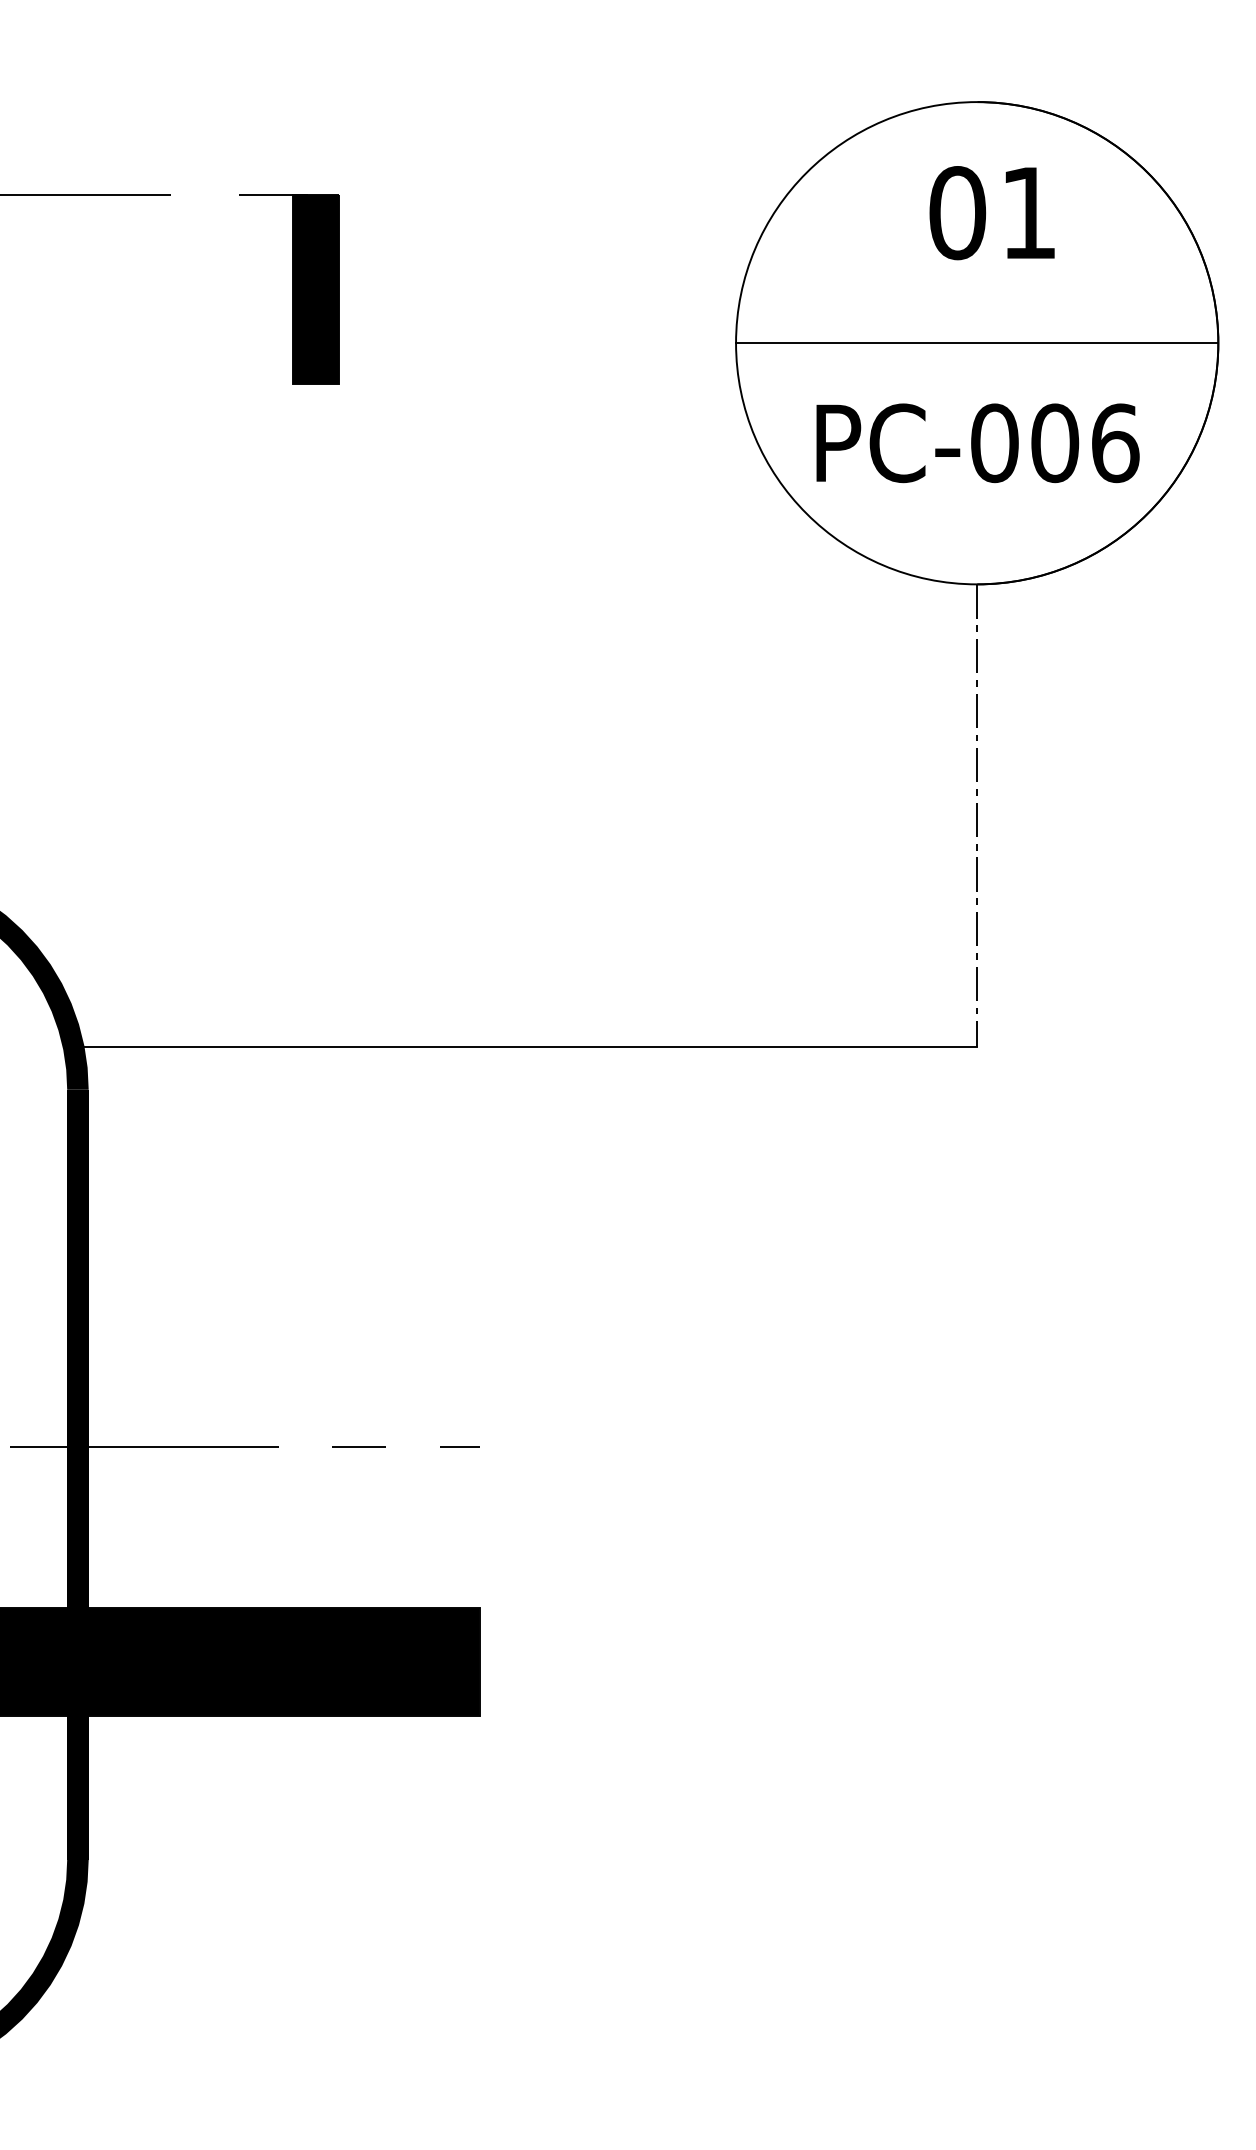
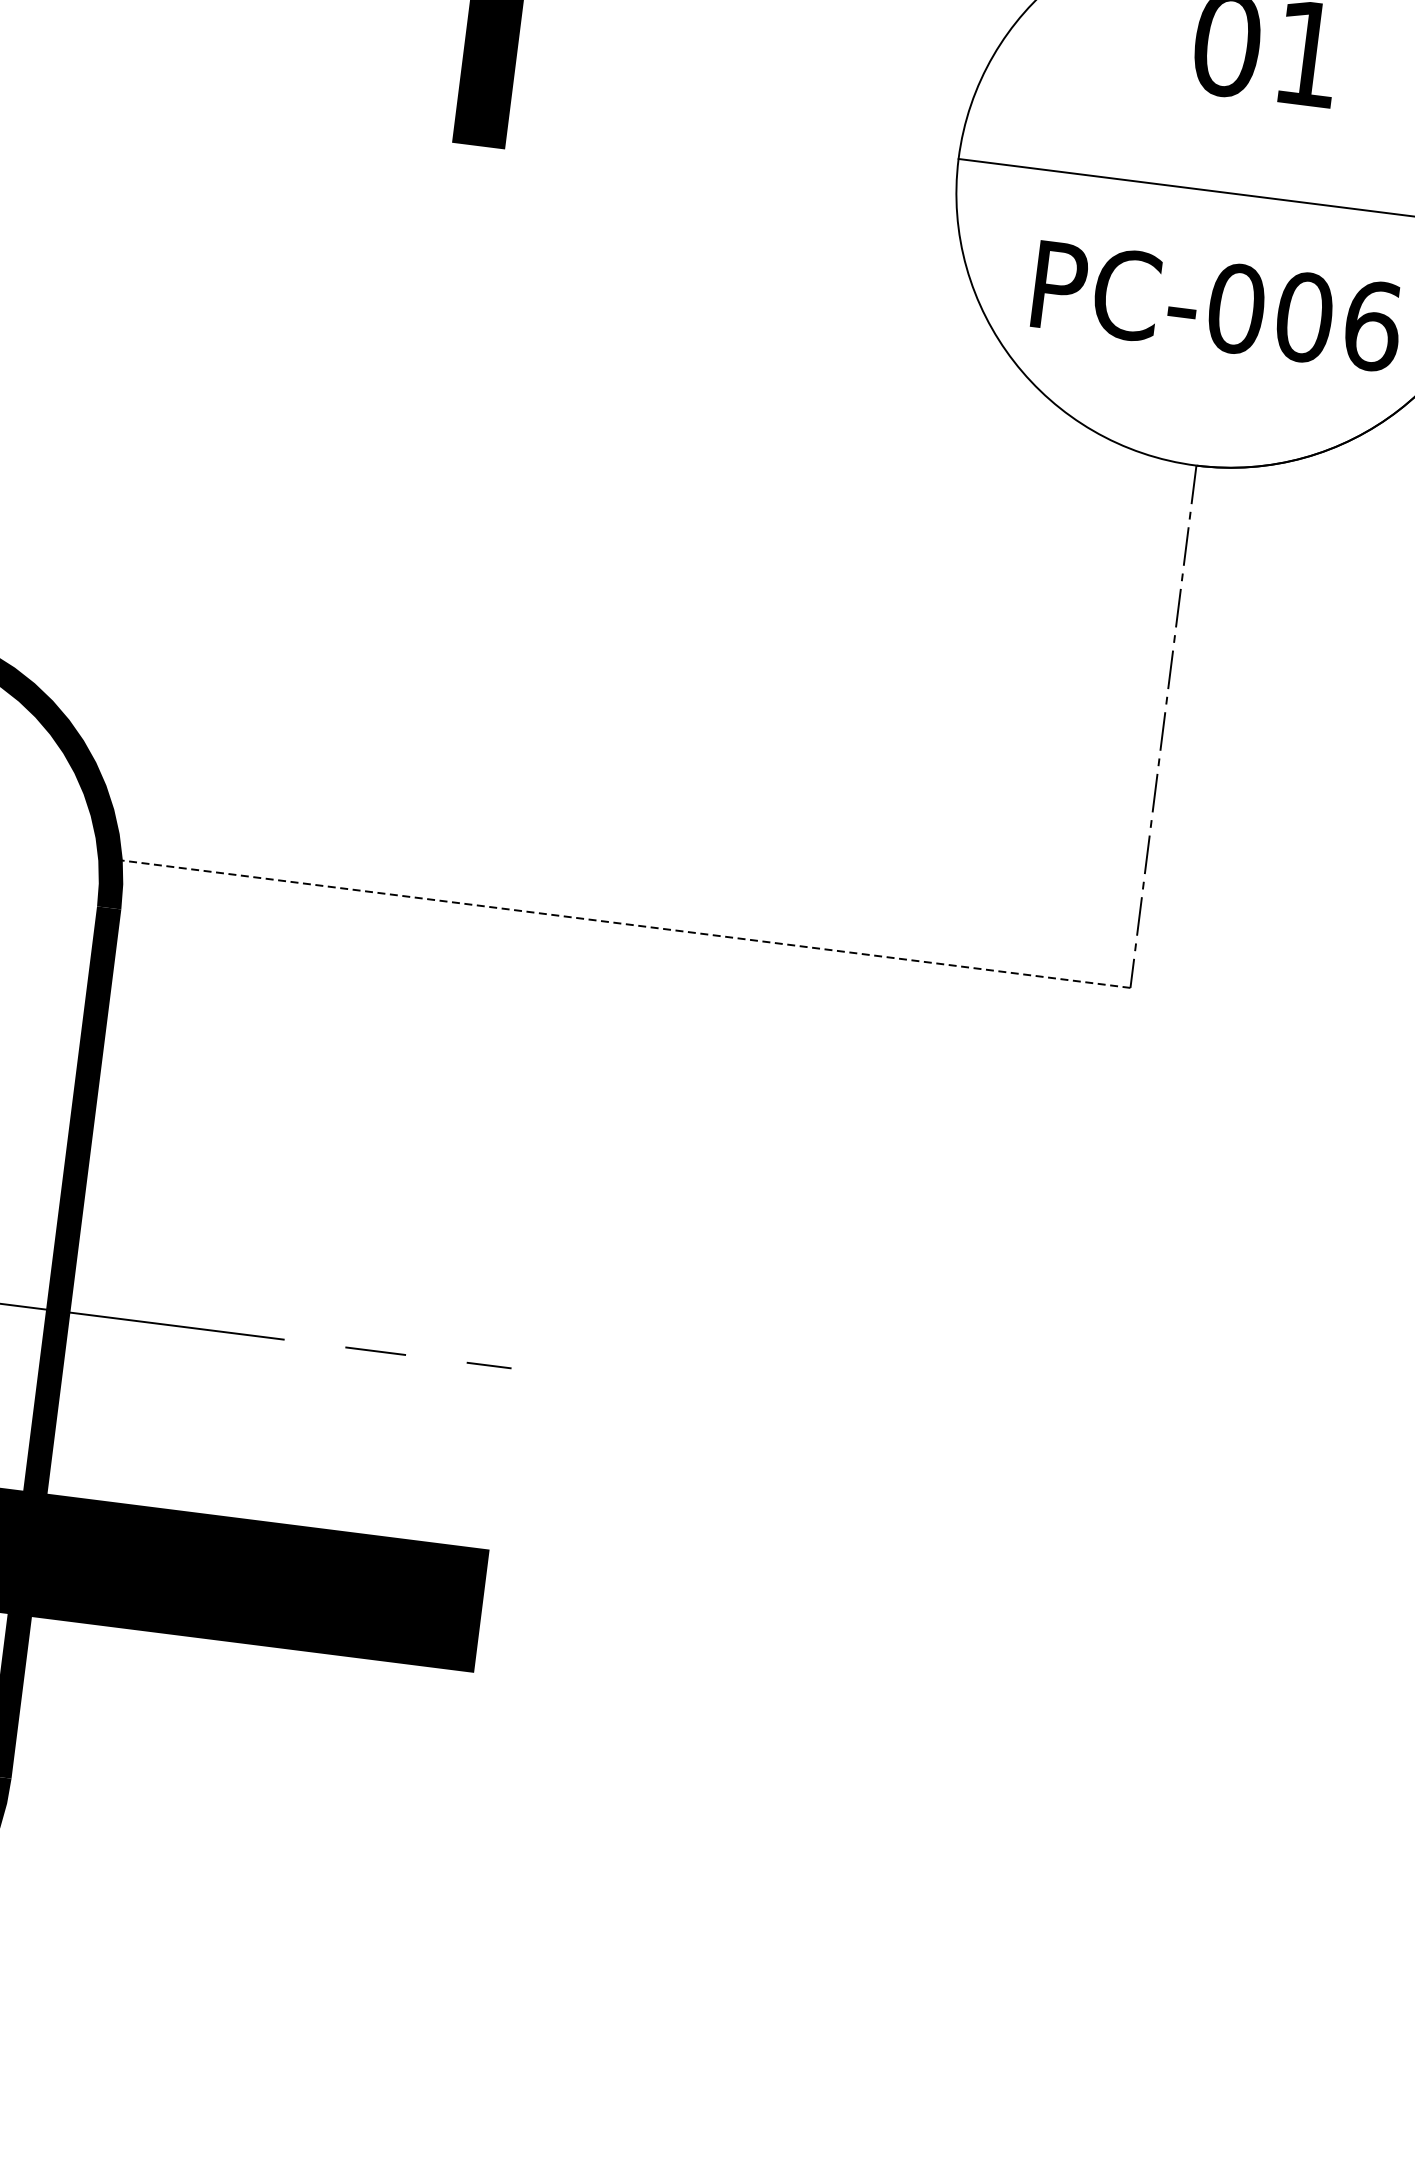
line: (527, 1047) -> (622, 924), solid -> dashed

